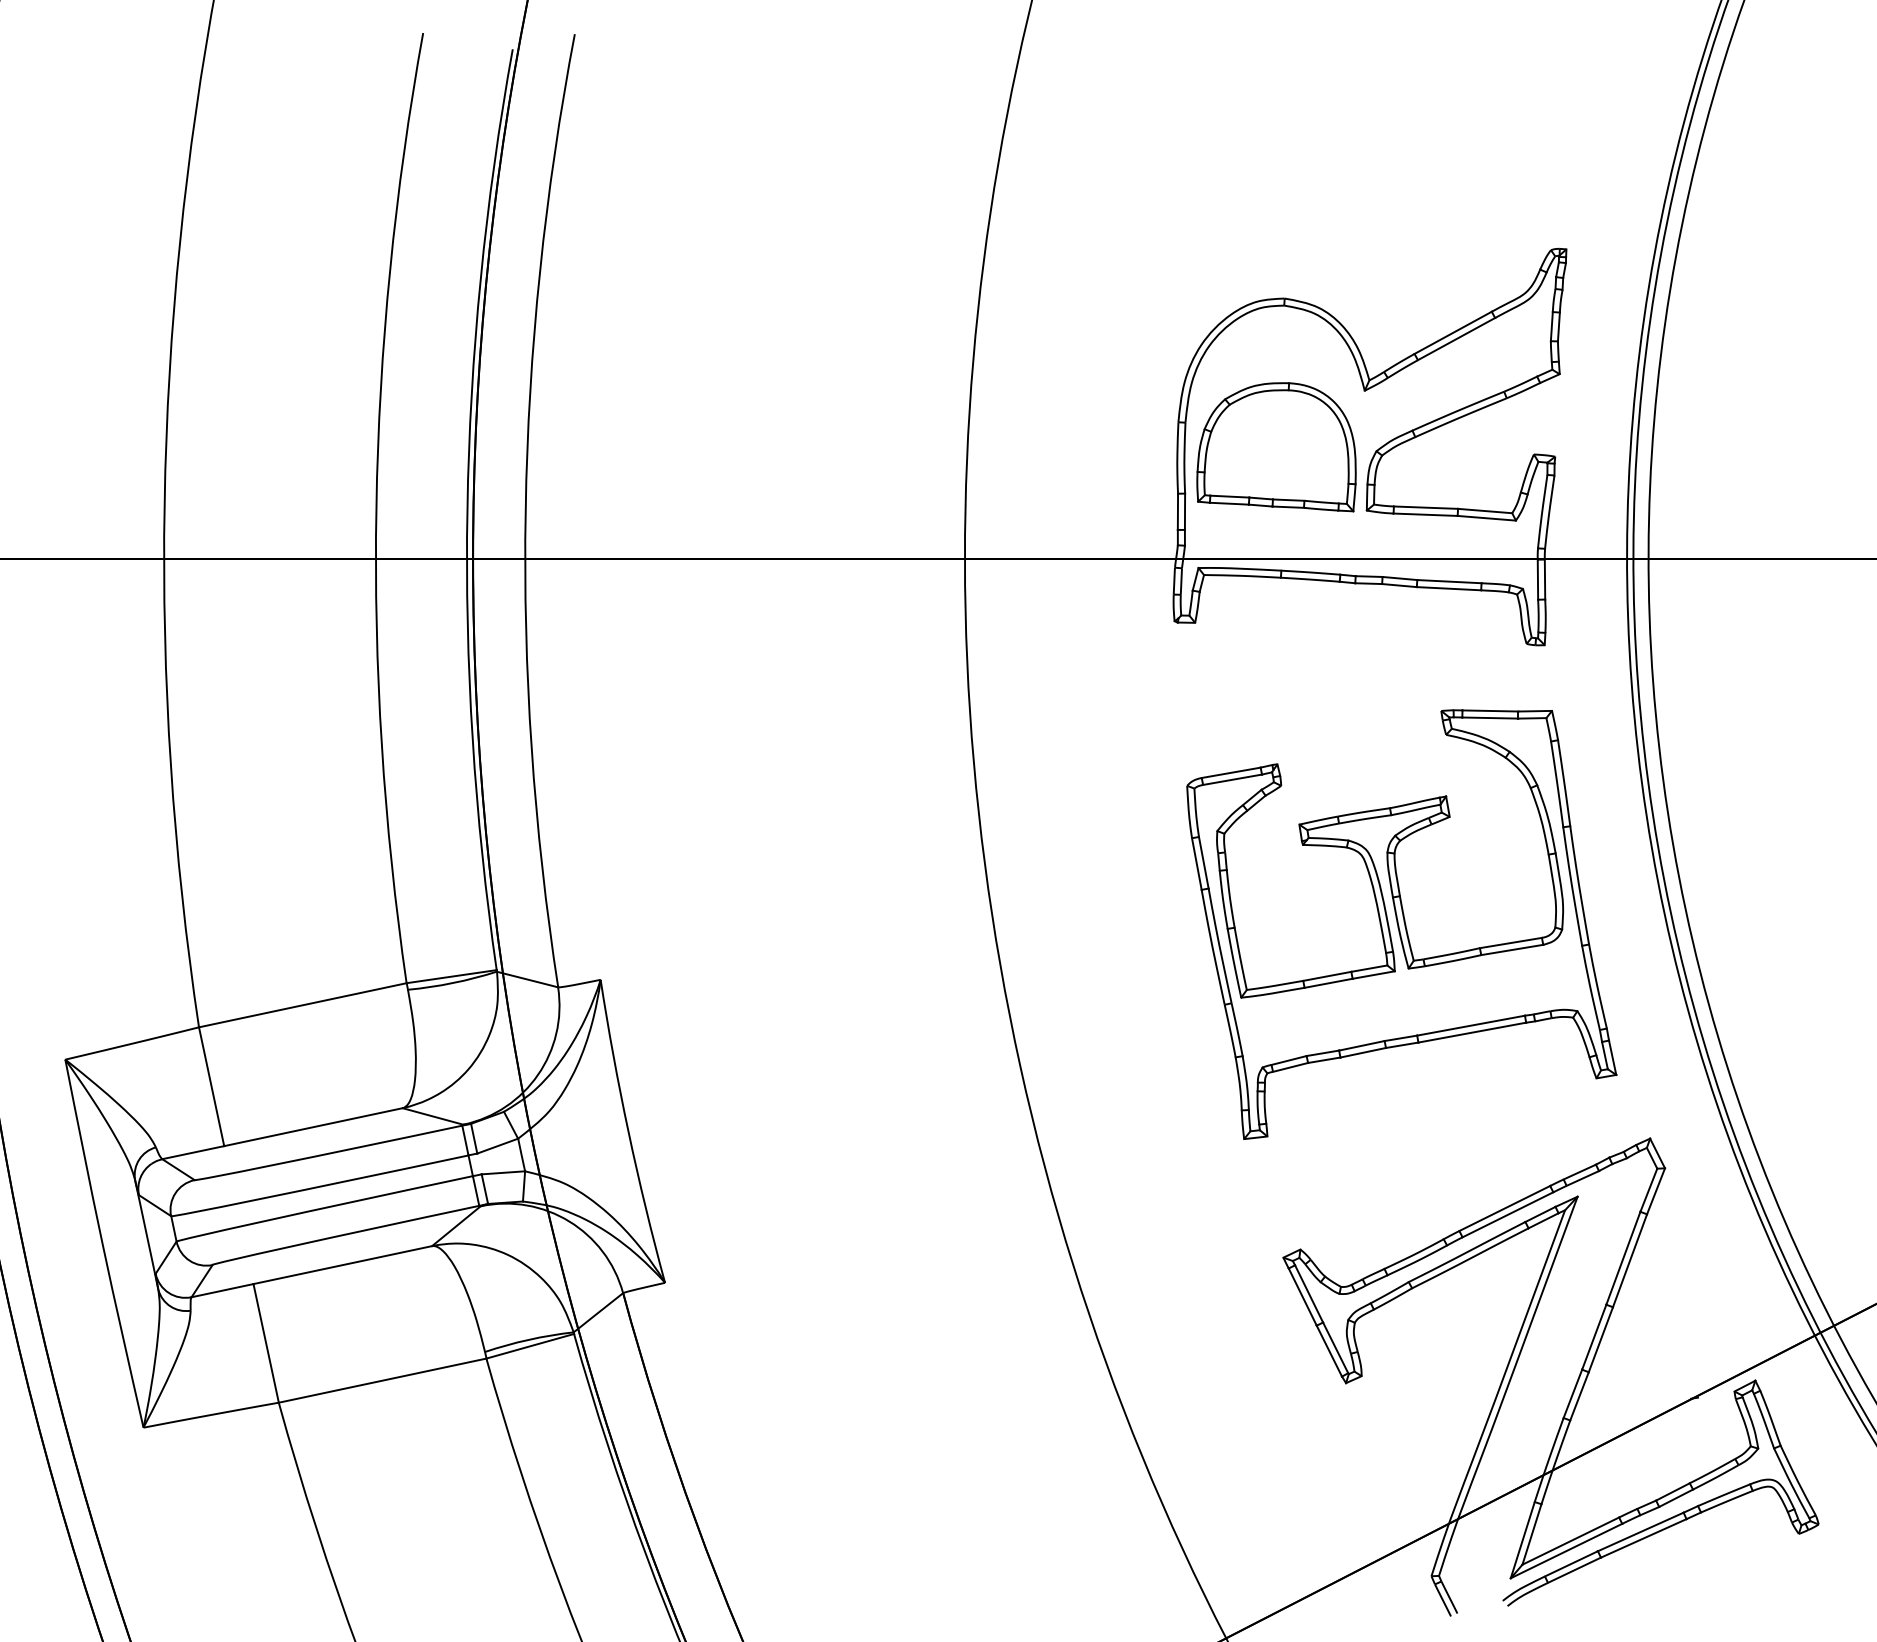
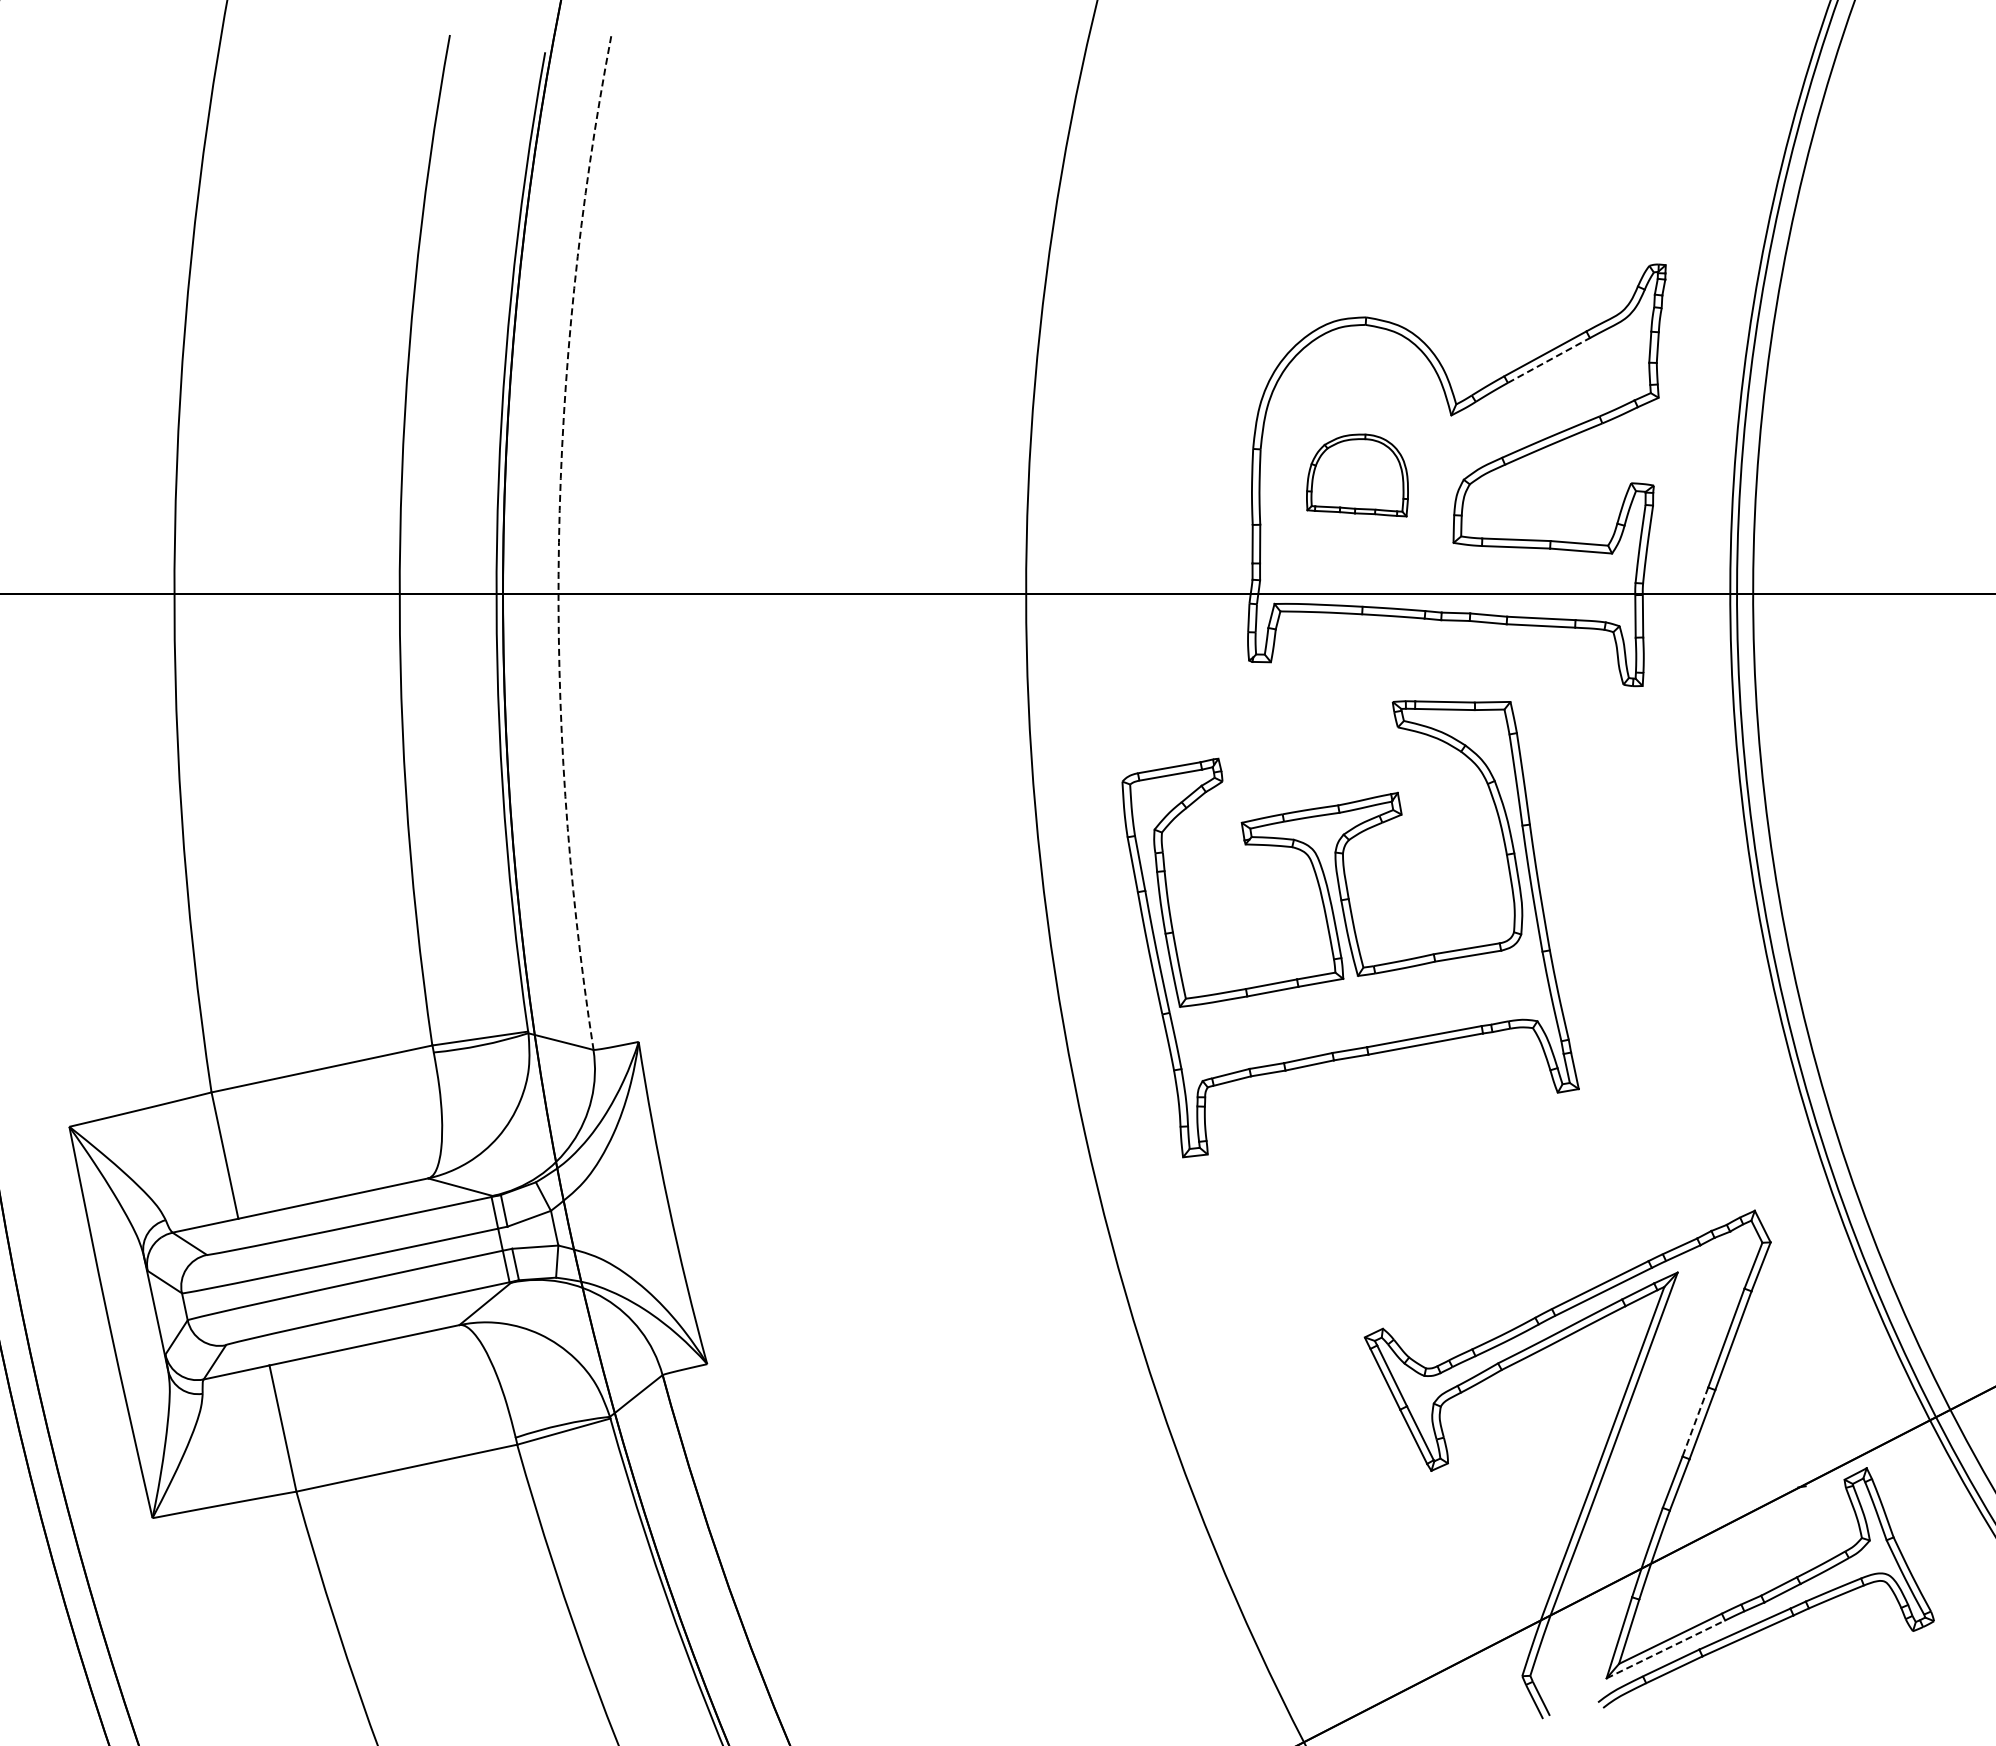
line: (1456, 339) -> (1548, 360), solid -> dashed
part: (1276, 447) -> (1357, 475), size x0.6
arc: (525, 510) -> (558, 542), solid -> dashed
part: (1401, 924) -> (1350, 929), moved
line: (1594, 1337) -> (1695, 1422), solid -> dashed
line: (1566, 1551) -> (1665, 1649), solid -> dashed

